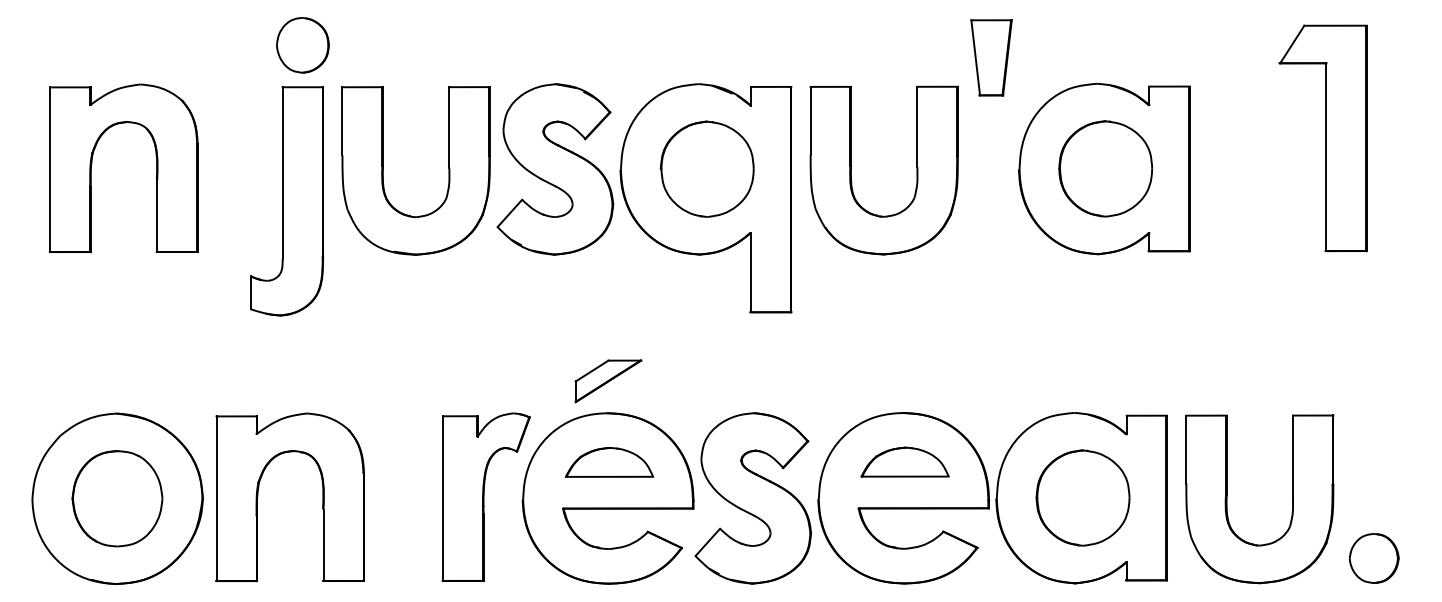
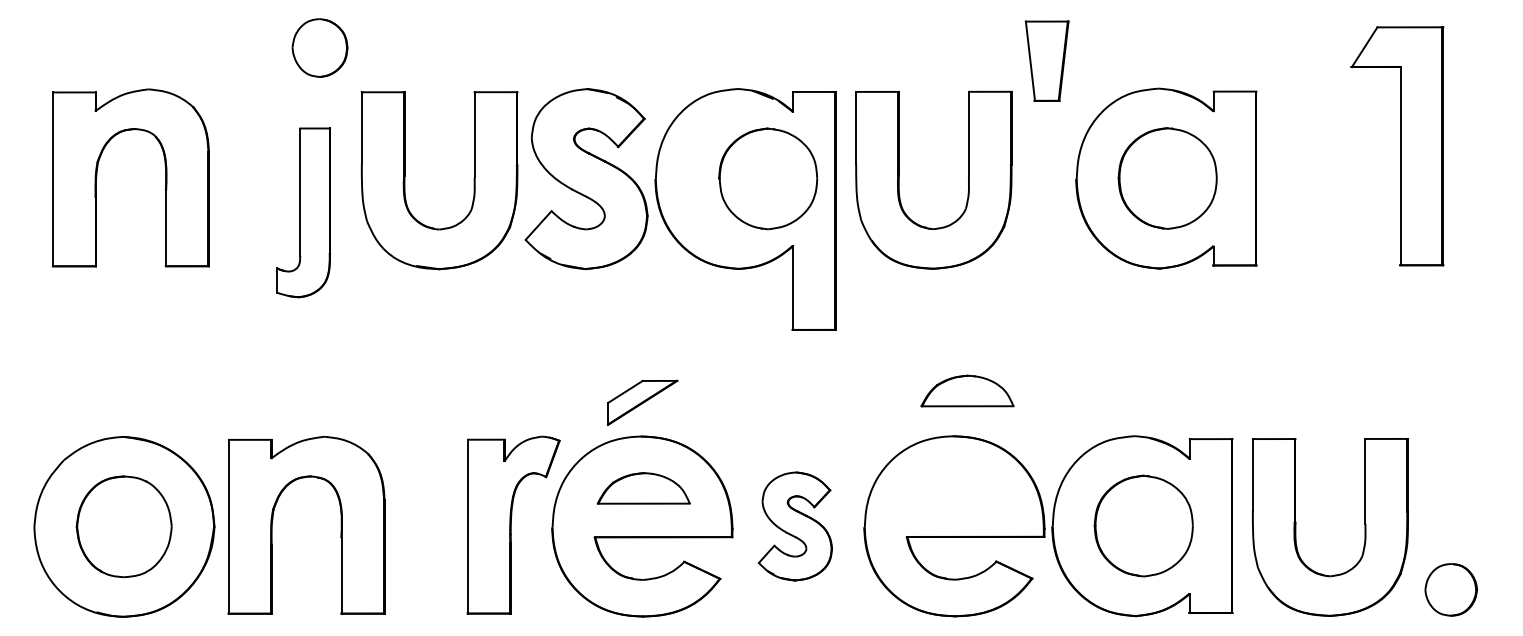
part: (706, 168) -> (767, 178), moved
part: (287, 201) -> (303, 212), size x0.7
part: (904, 461) -> (966, 390), moved
part: (752, 498) -> (794, 526), size x0.6

